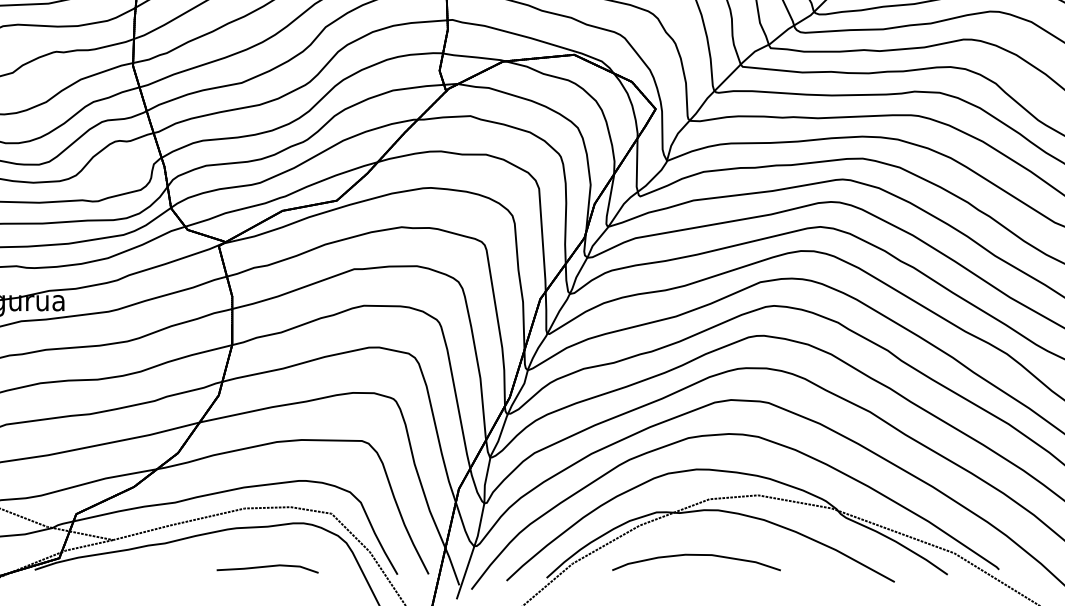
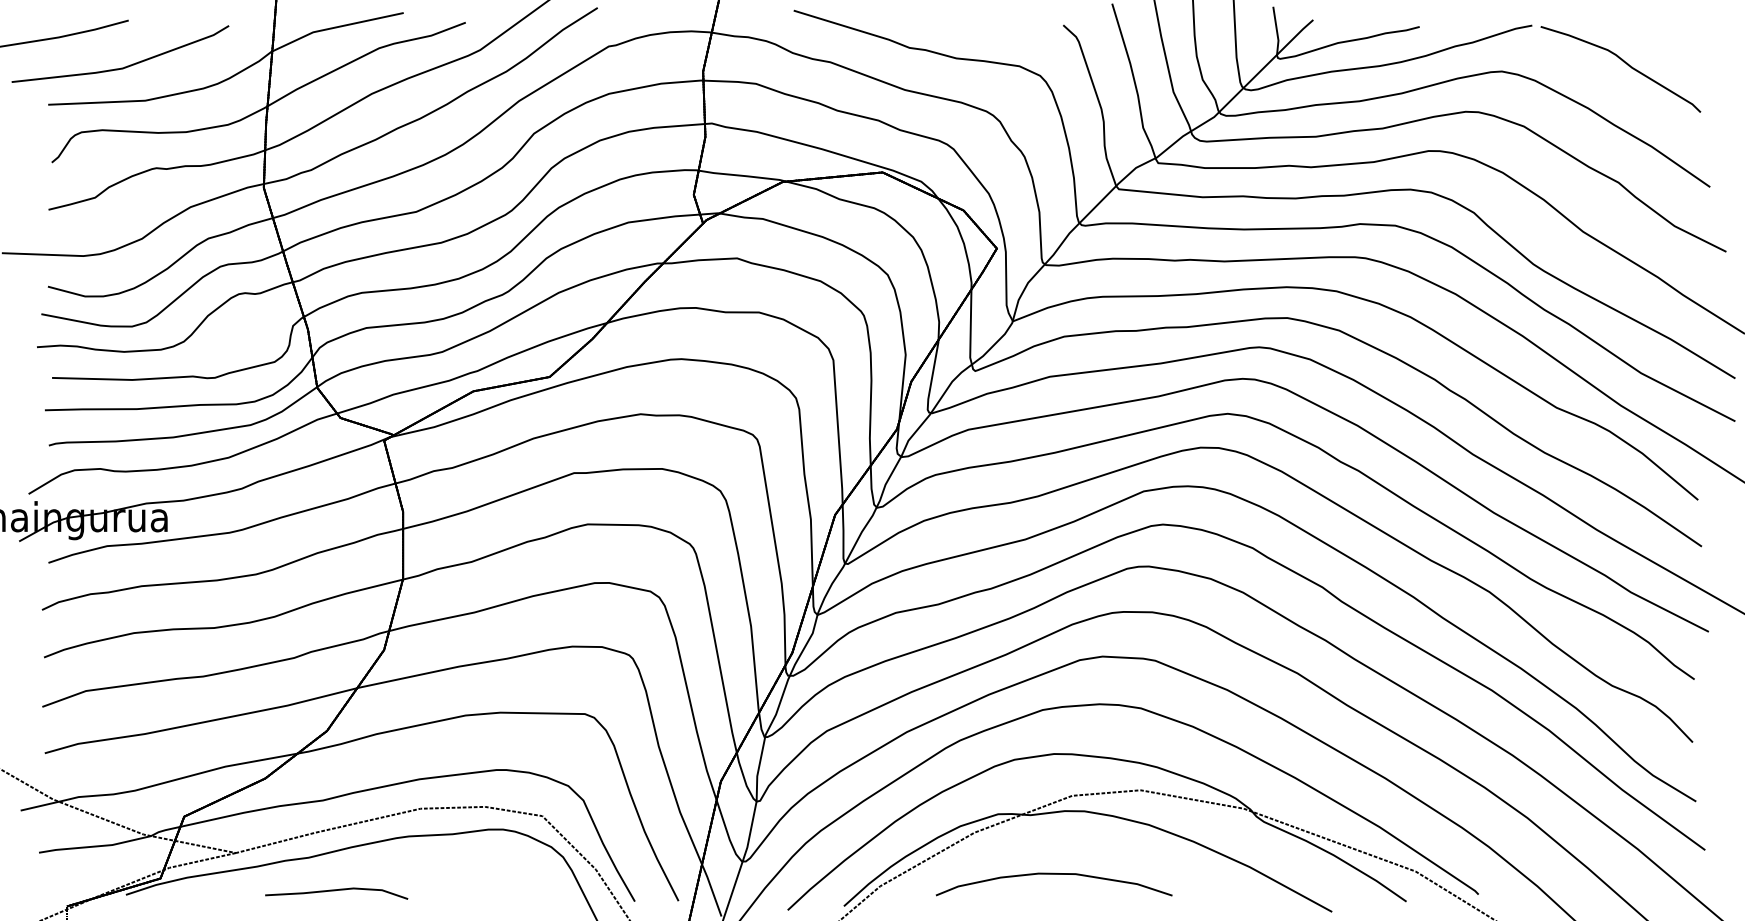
part: (267, 568) -> (336, 893), moved

